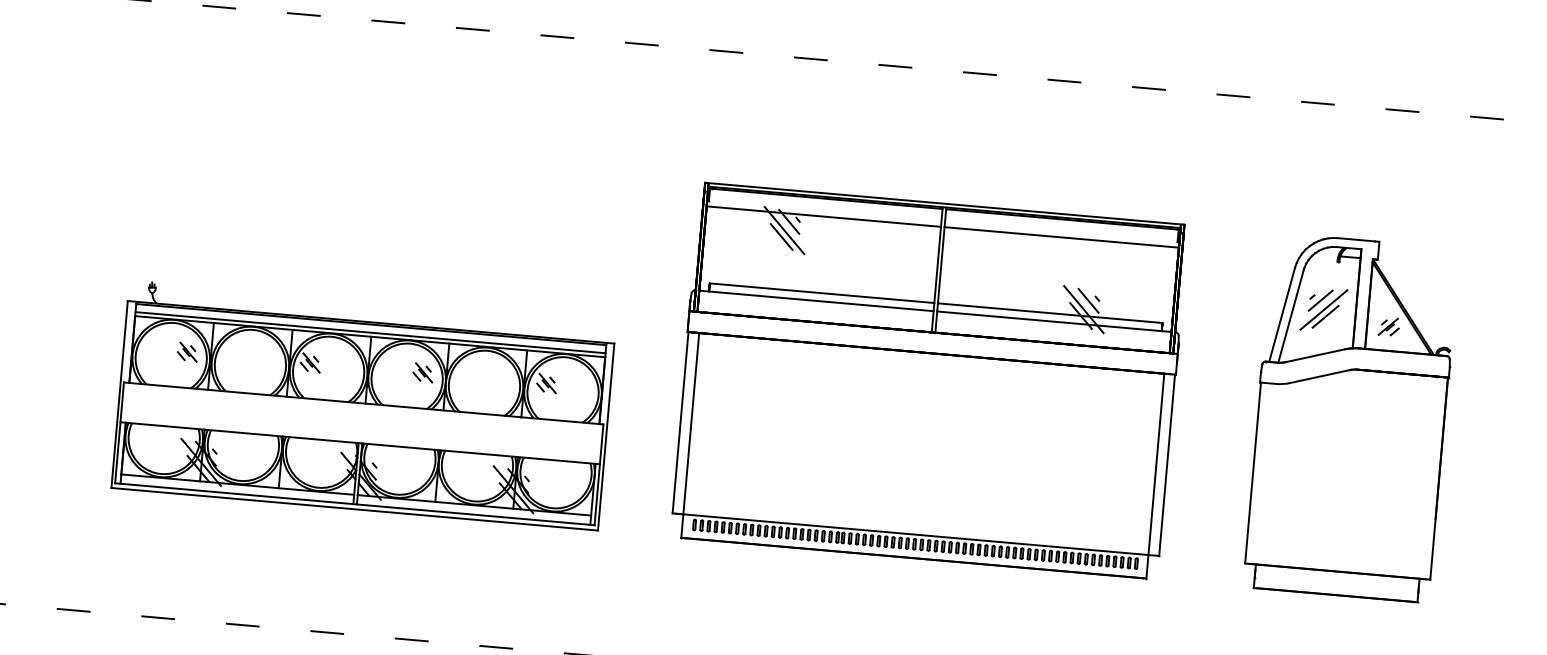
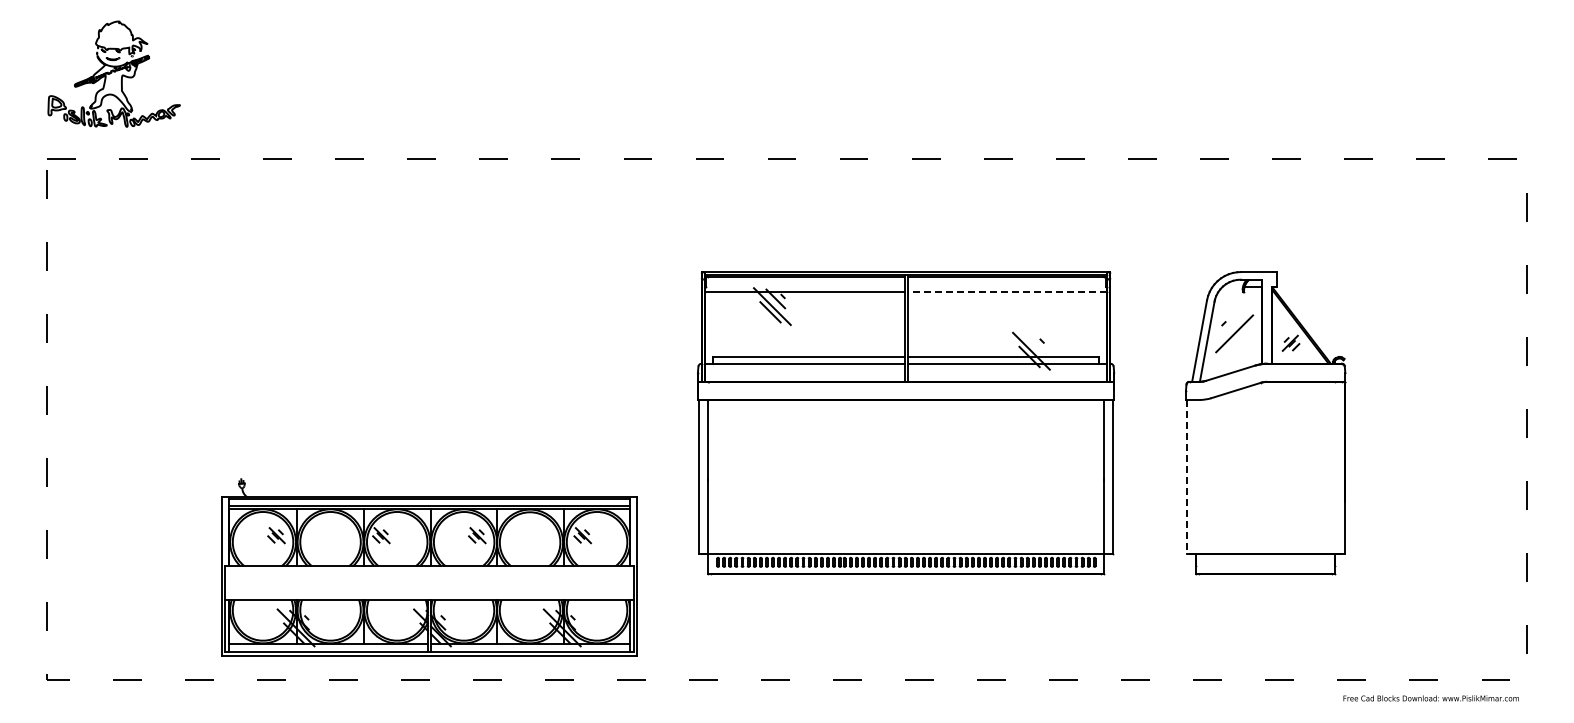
line: (1061, 236) -> (1007, 291), solid -> dashed
line: (1319, 299) -> (1230, 325), removed
line: (1088, 300) -> (1034, 343), removed
line: (1325, 316) -> (1236, 339), removed
part: (363, 405) -> (429, 567), moved
line: (1252, 473) -> (1186, 477), solid -> dashed

